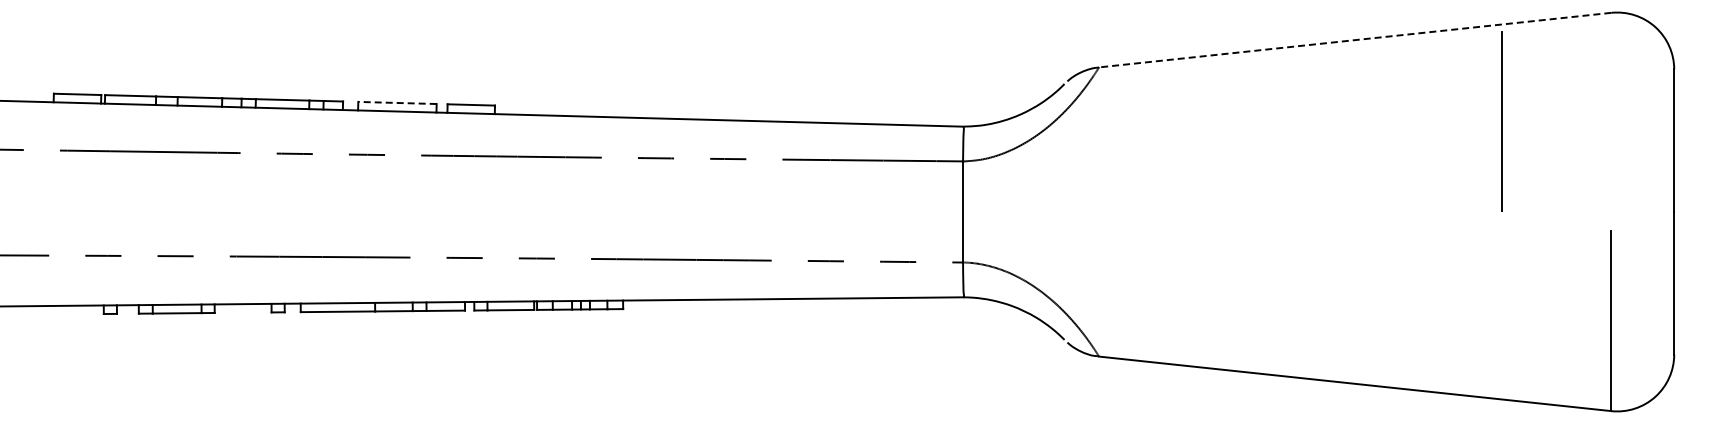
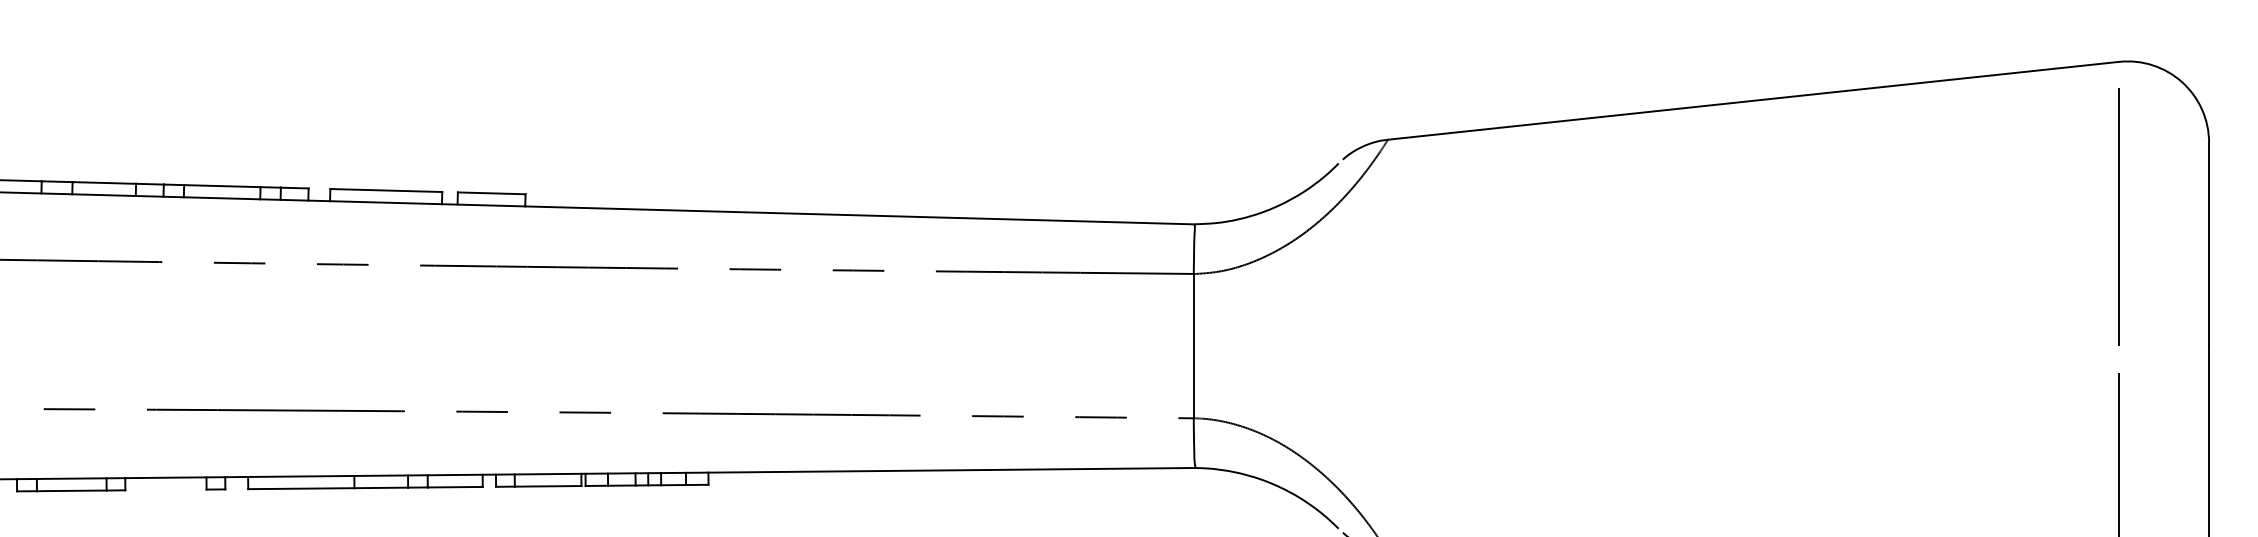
line: (1355, 40) -> (1754, 101), dashed -> solid
line: (397, 102) -> (386, 189), dashed -> solid
line: (1501, 121) -> (2118, 216), moved

